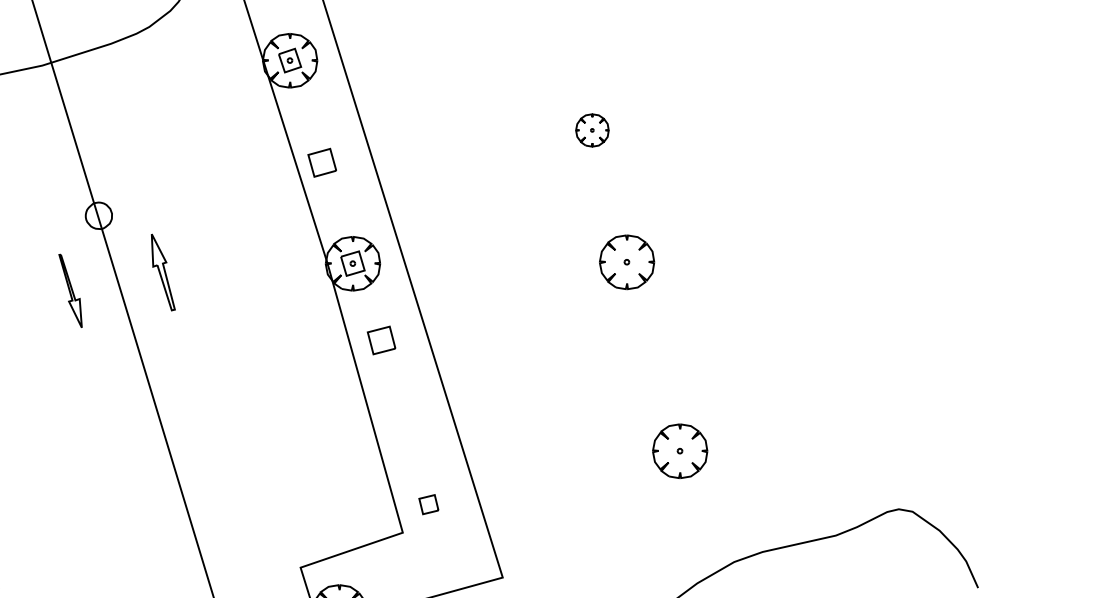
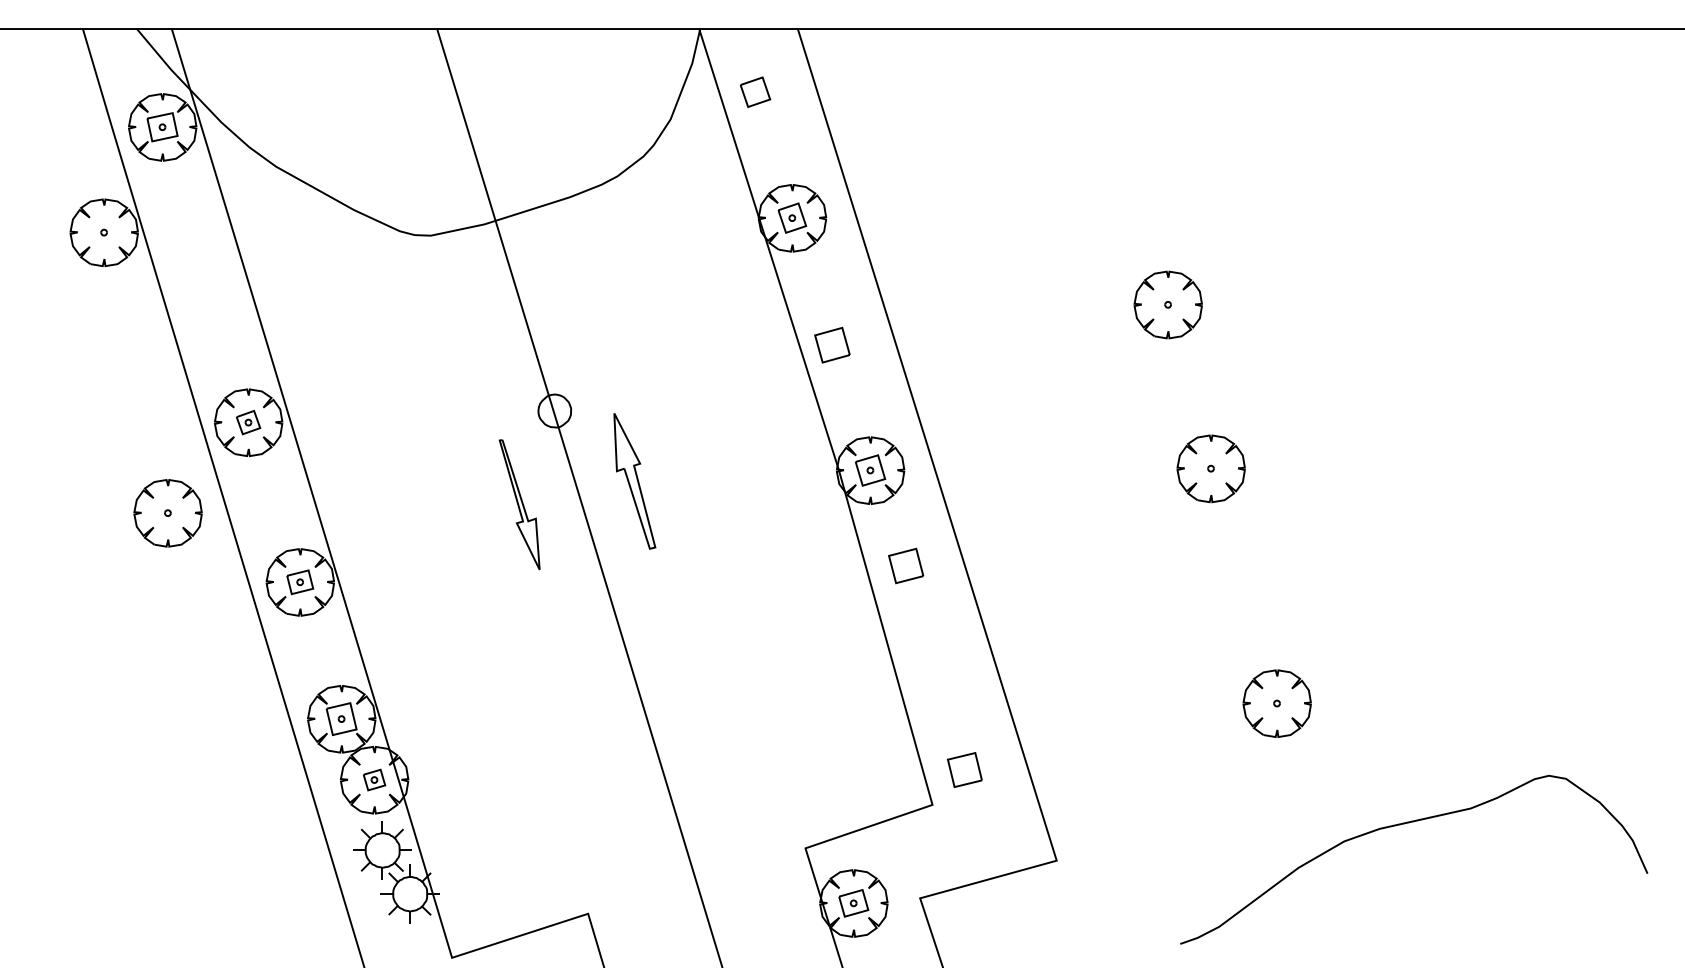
part: (591, 130) -> (1167, 304), size x1.67
part: (163, 272) -> (634, 481), size x1.43
part: (70, 291) -> (519, 504), size x1.43
part: (428, 504) -> (964, 769), size x1.43

